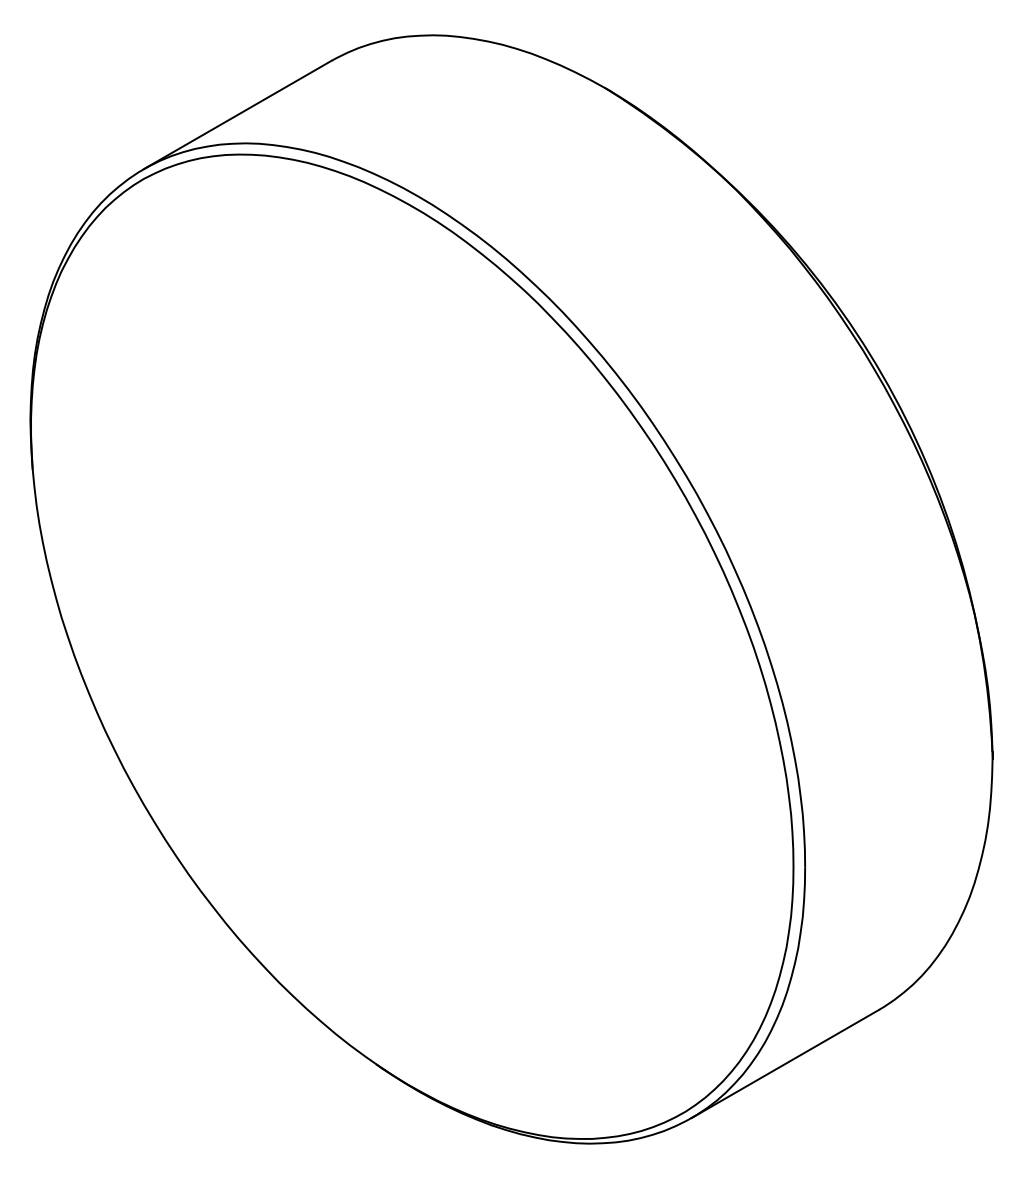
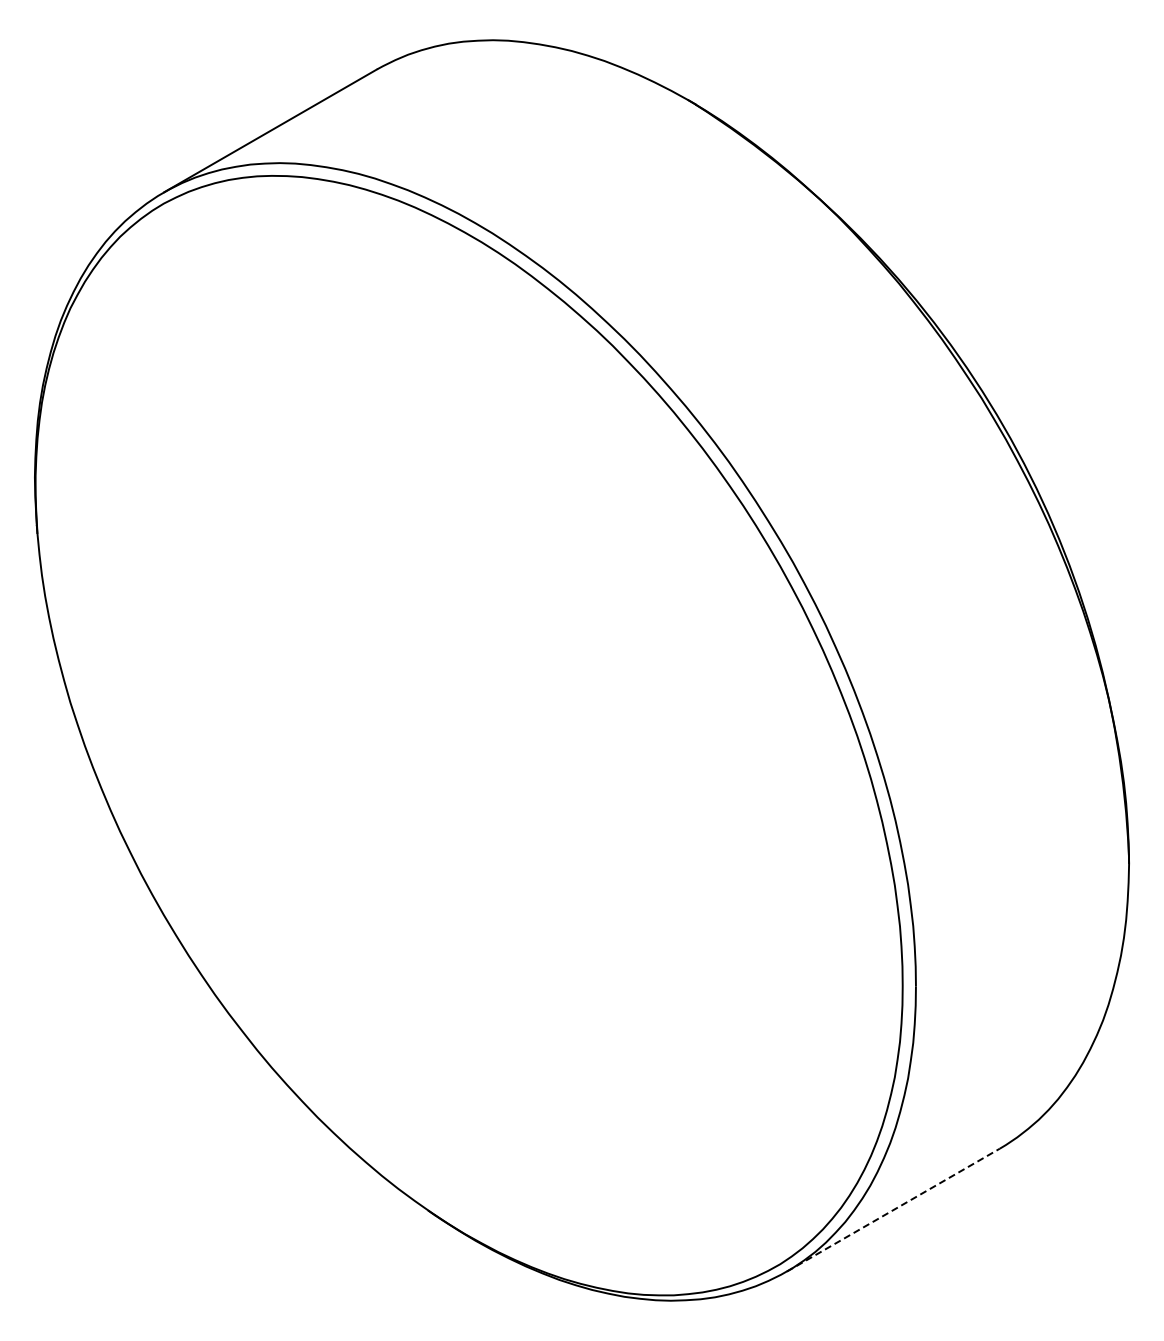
line: (785, 1064) -> (893, 1210), solid -> dashed

